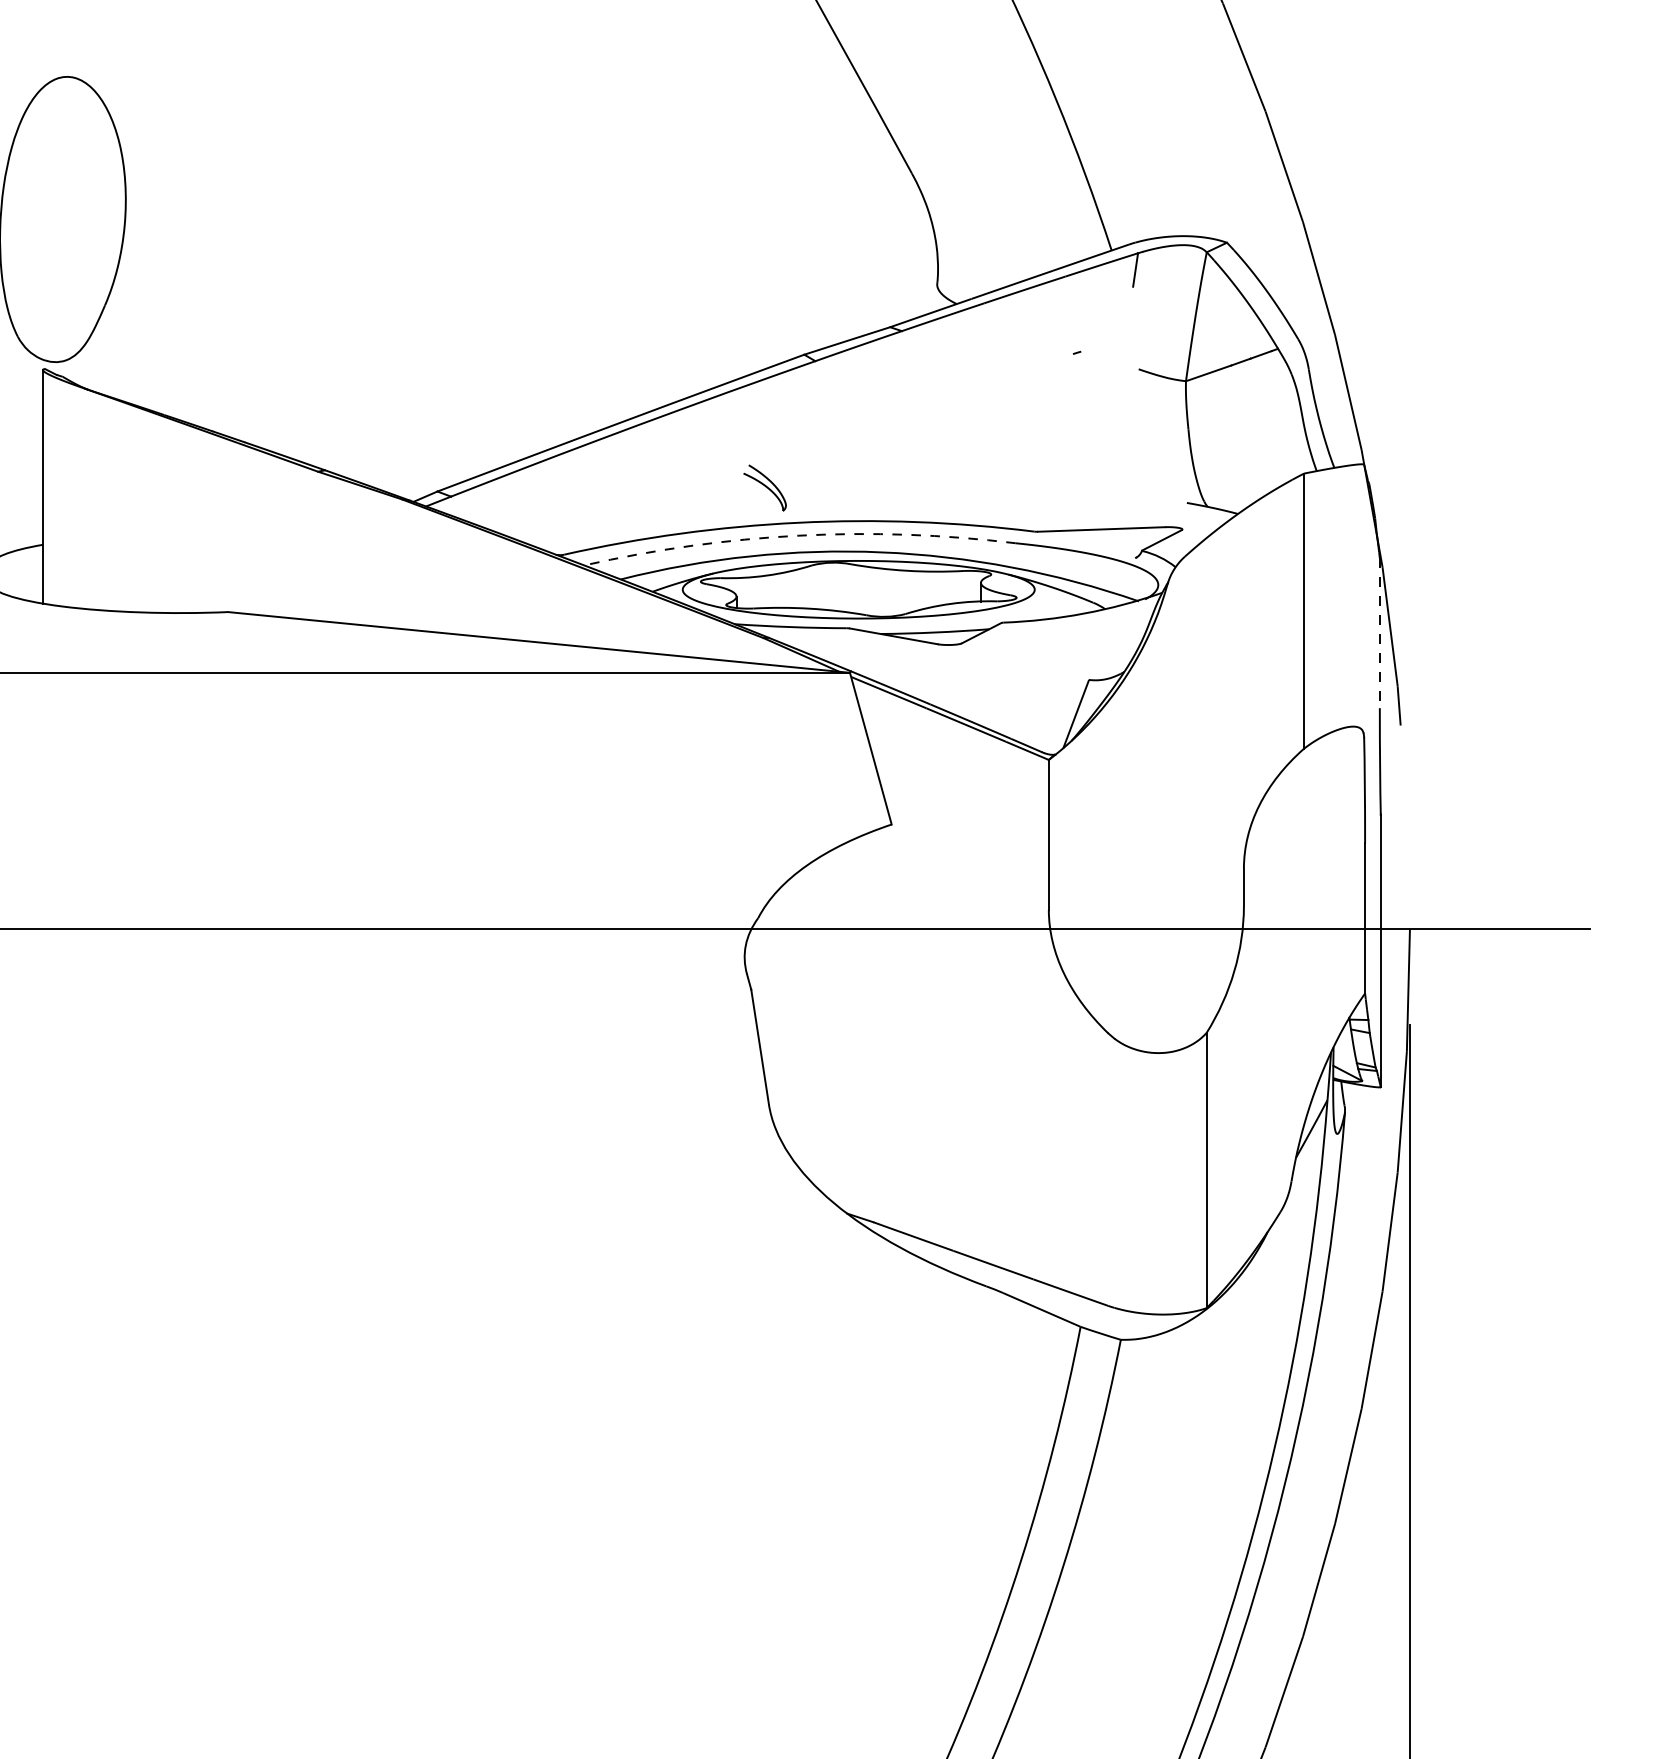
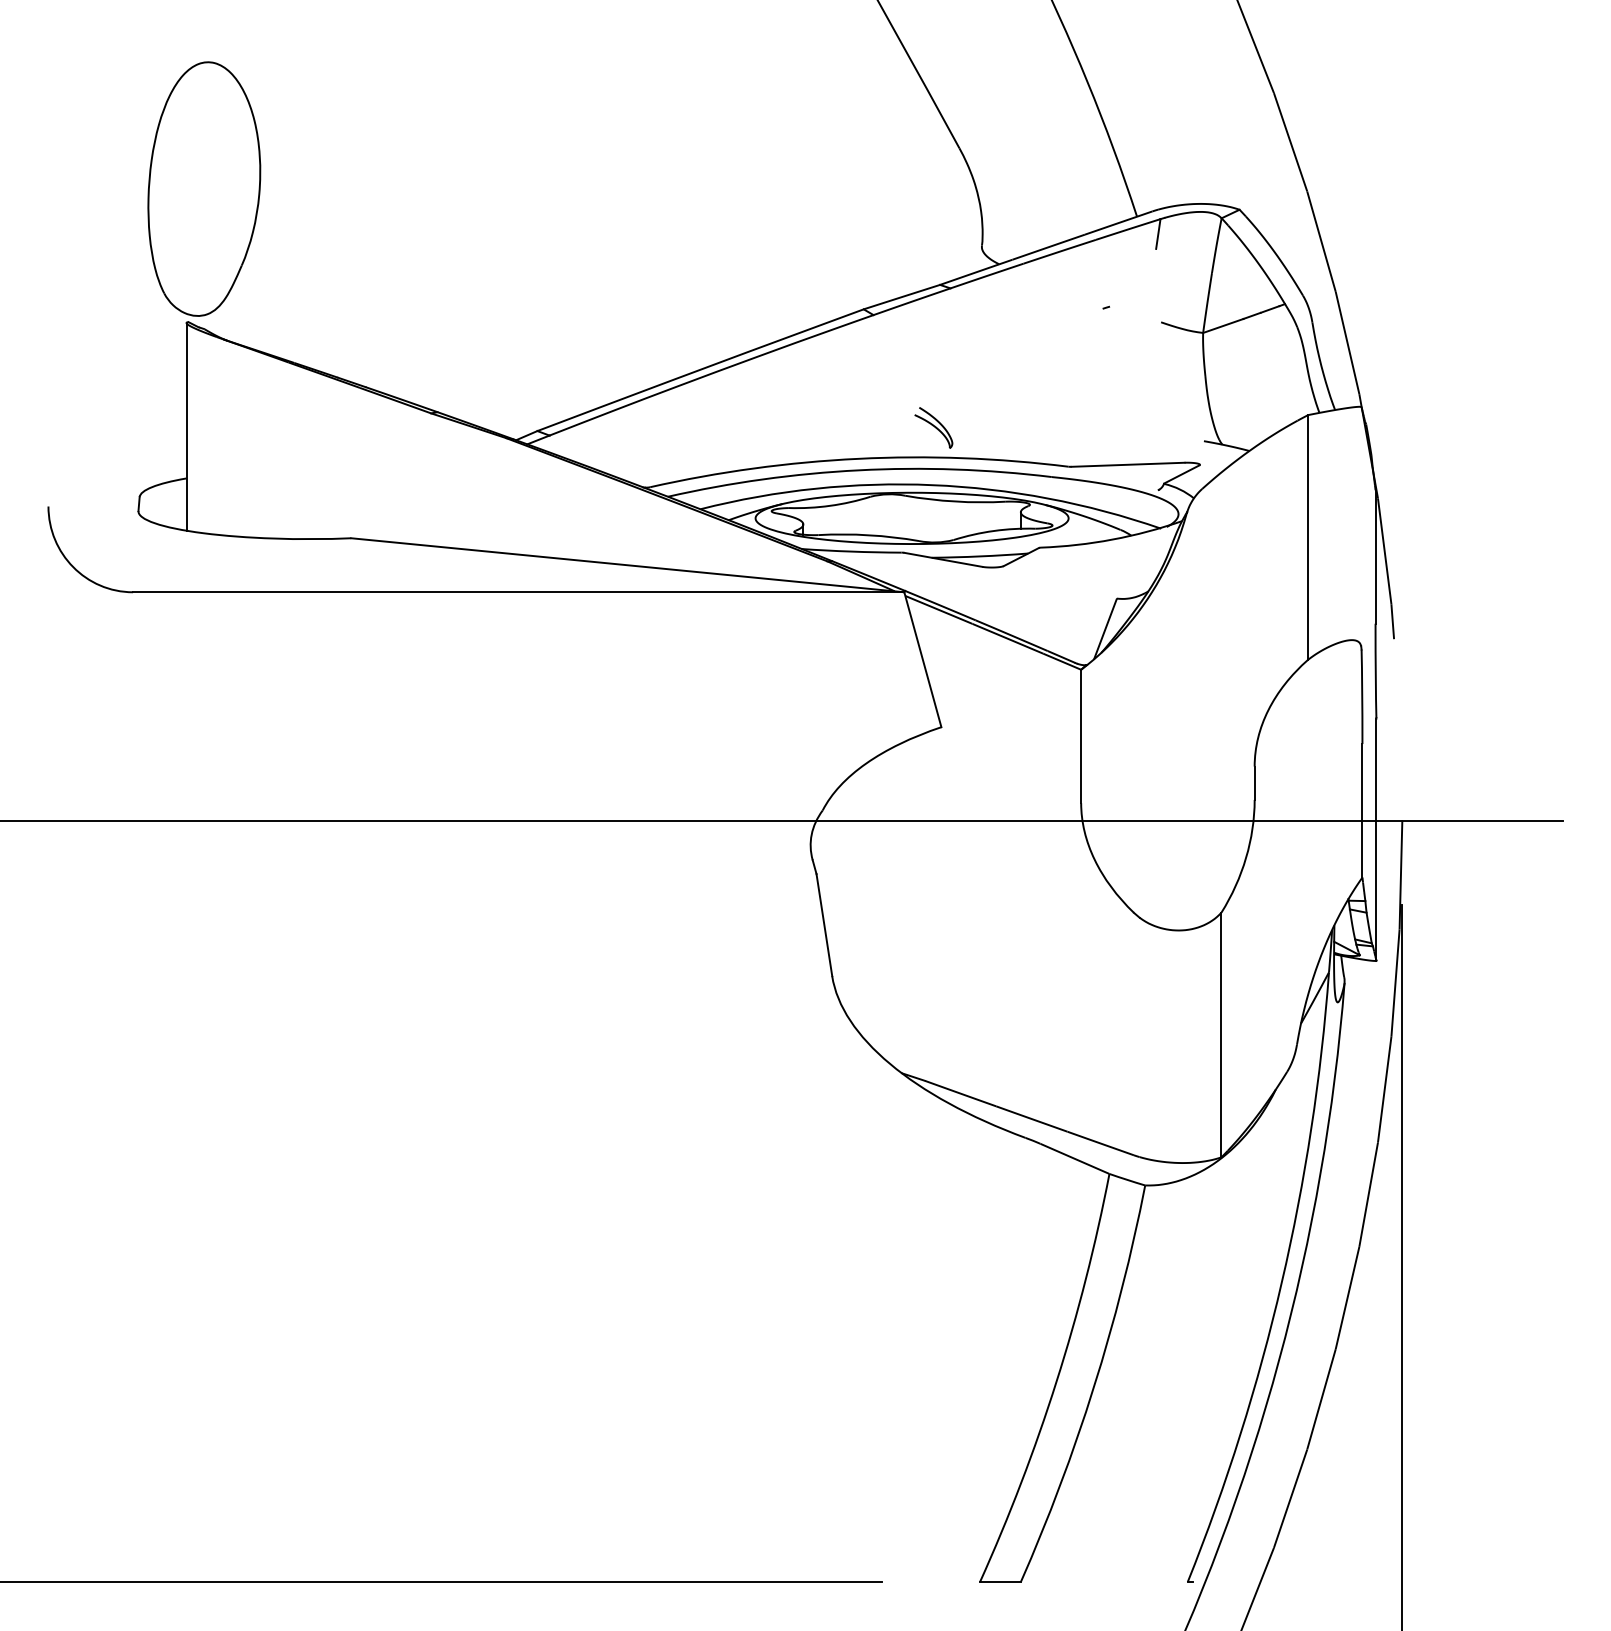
part: (764, 487) -> (933, 427), moved
arc: (798, 535) -> (858, 470), dashed -> solid
line: (1379, 633) -> (1375, 557), dashed -> solid

